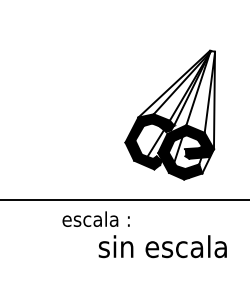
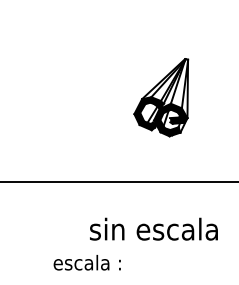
part: (169, 114) -> (160, 97), size x0.6
text: (95, 218) -> (86, 262), moved

